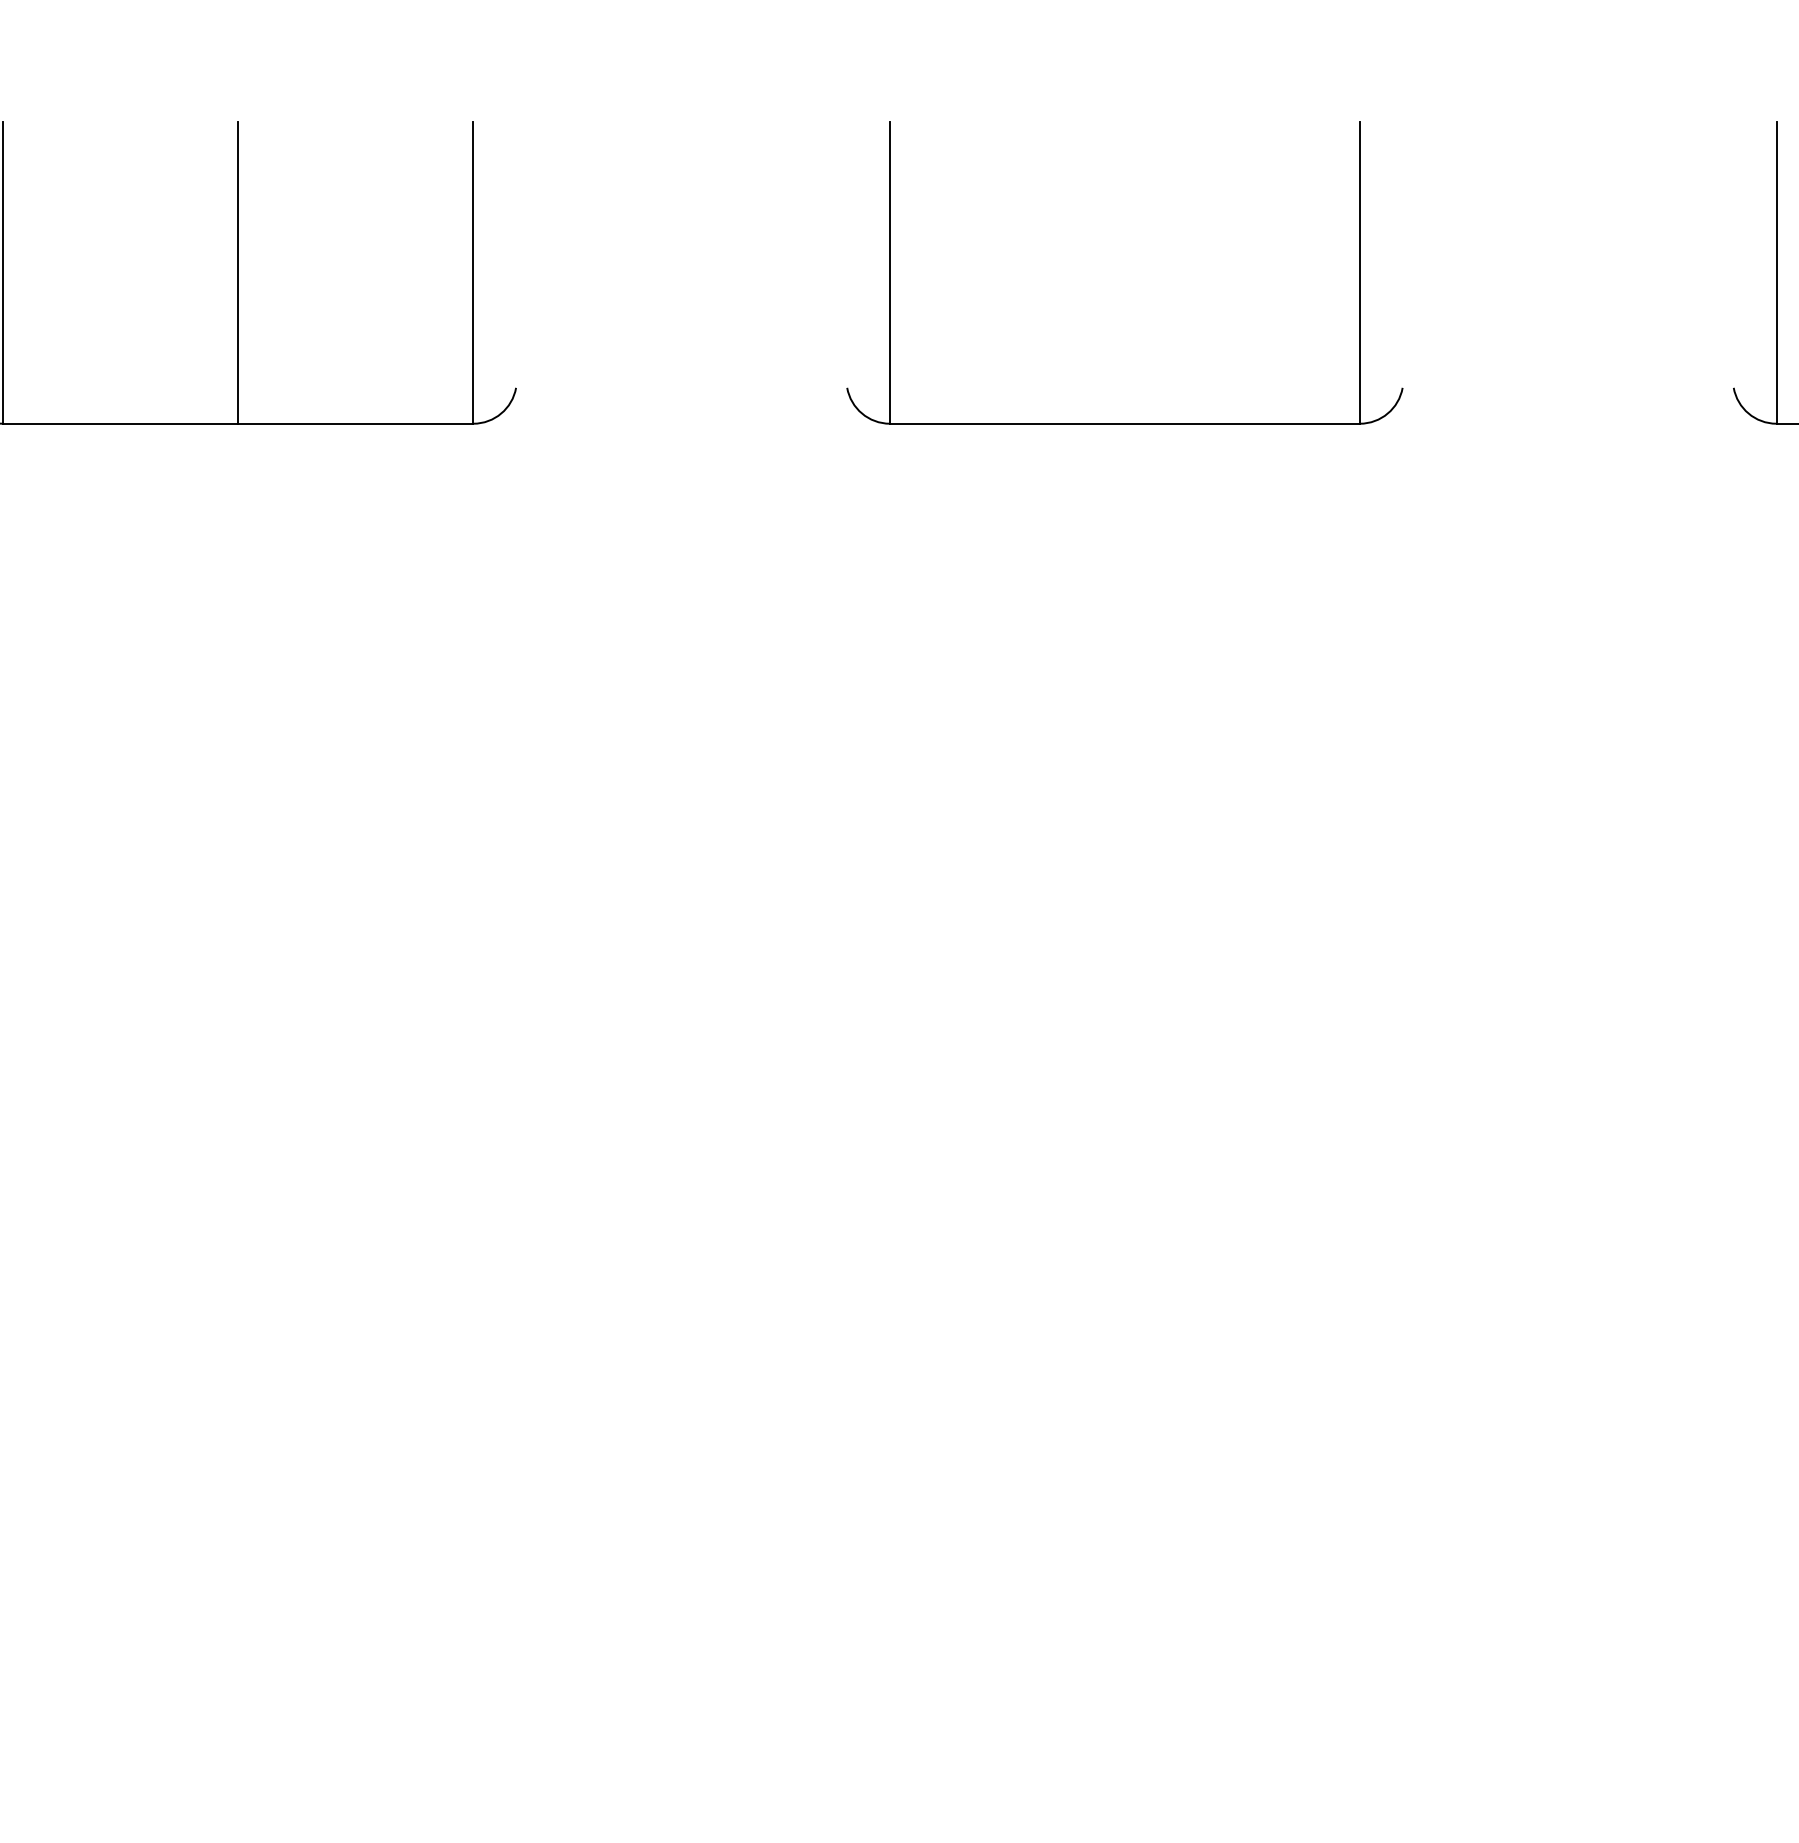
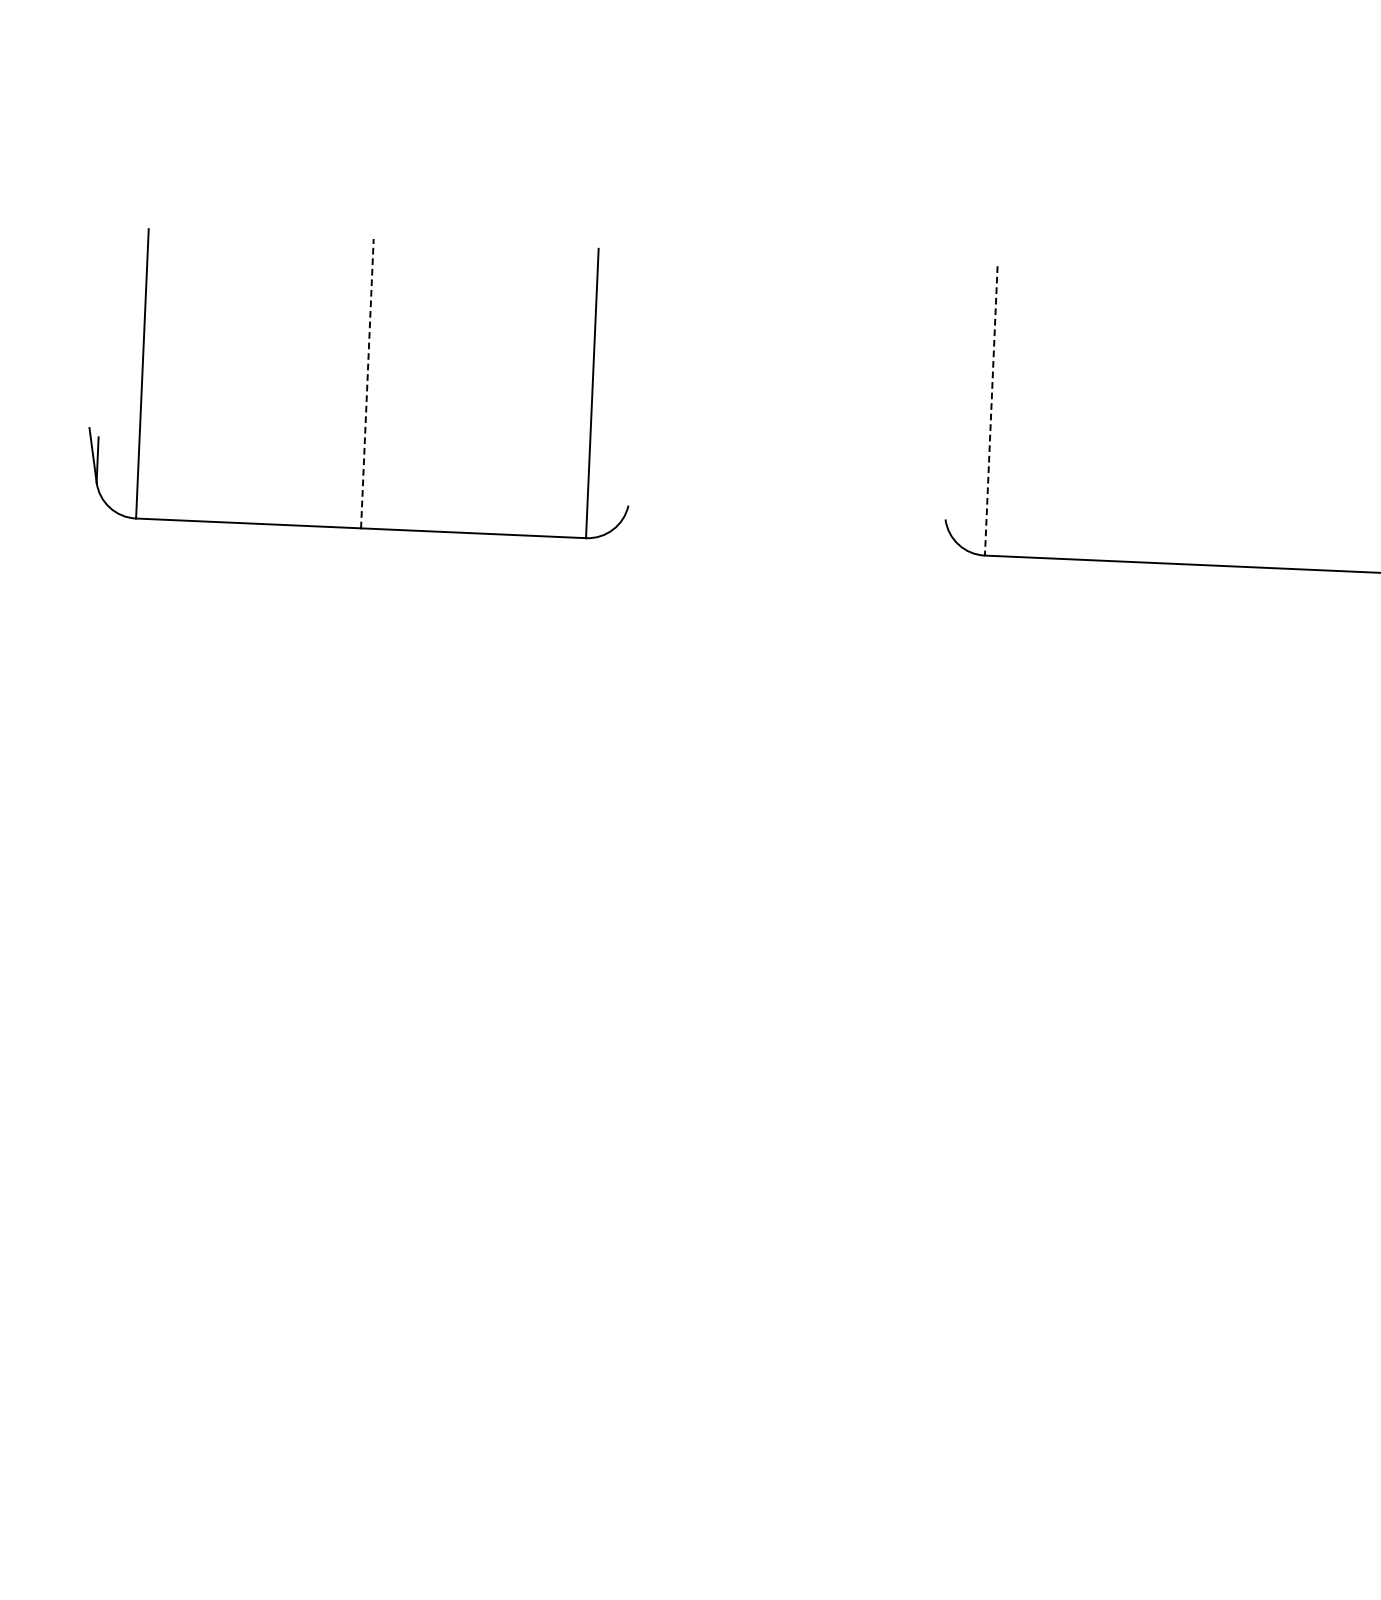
line: (238, 272) -> (367, 383), solid -> dashed
line: (889, 273) -> (990, 411), solid -> dashed

